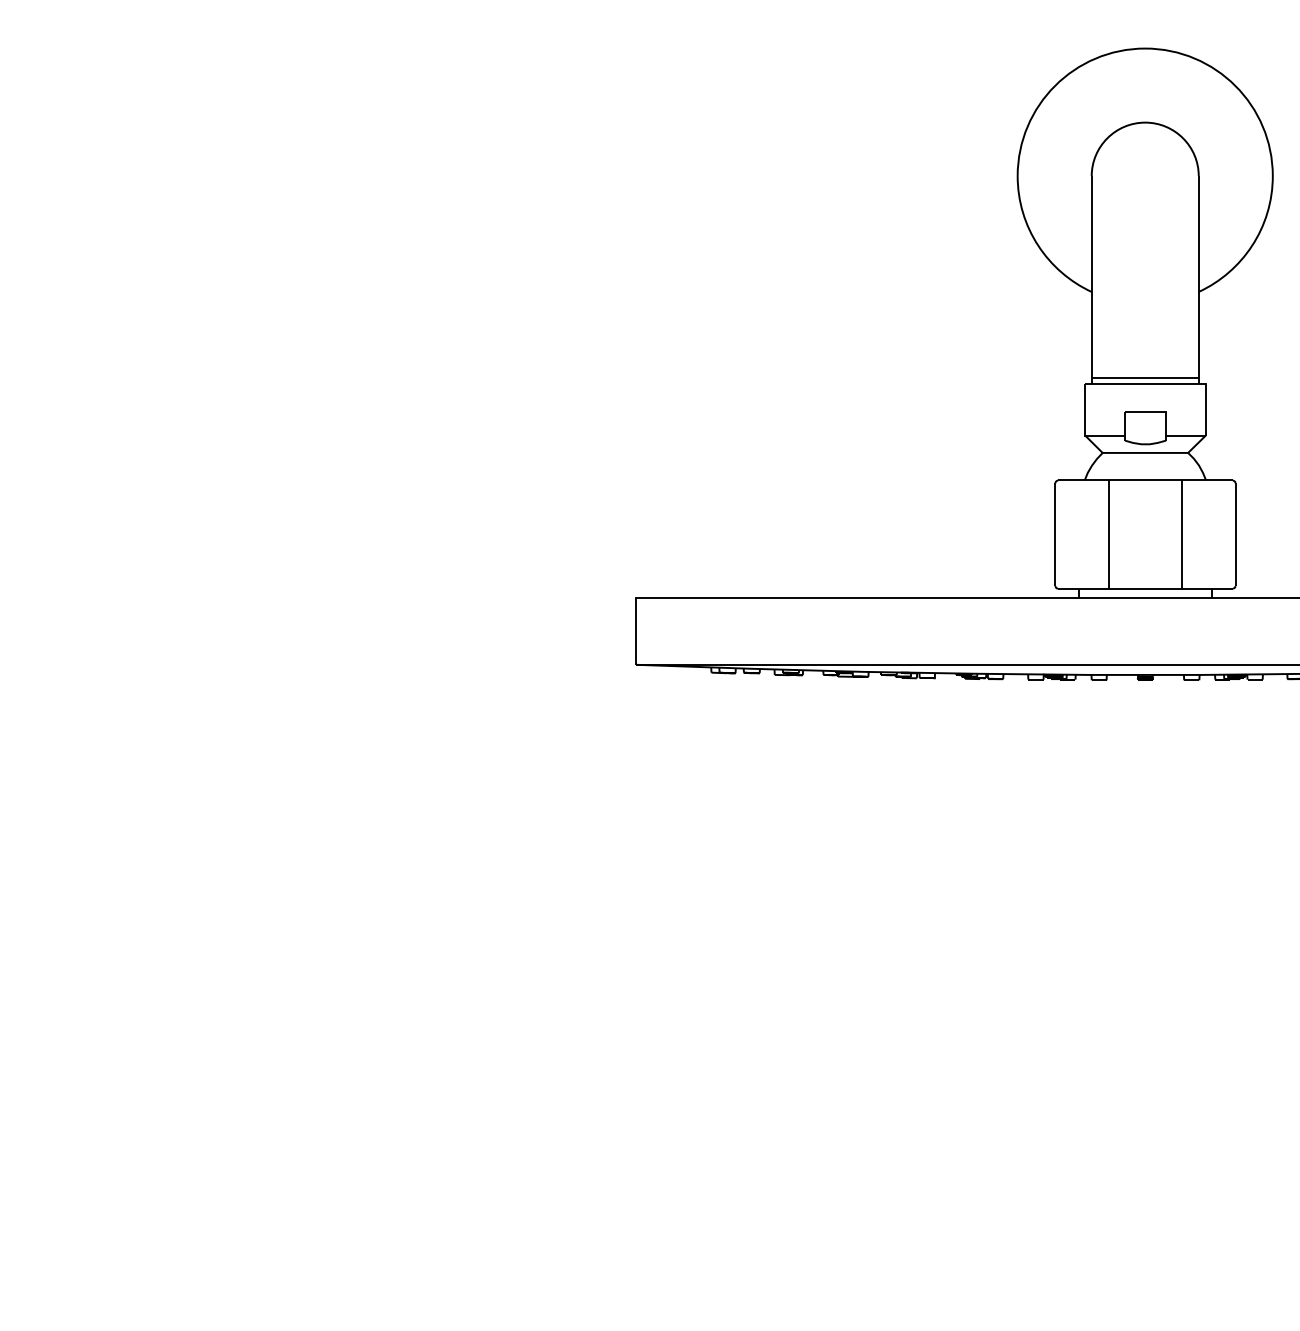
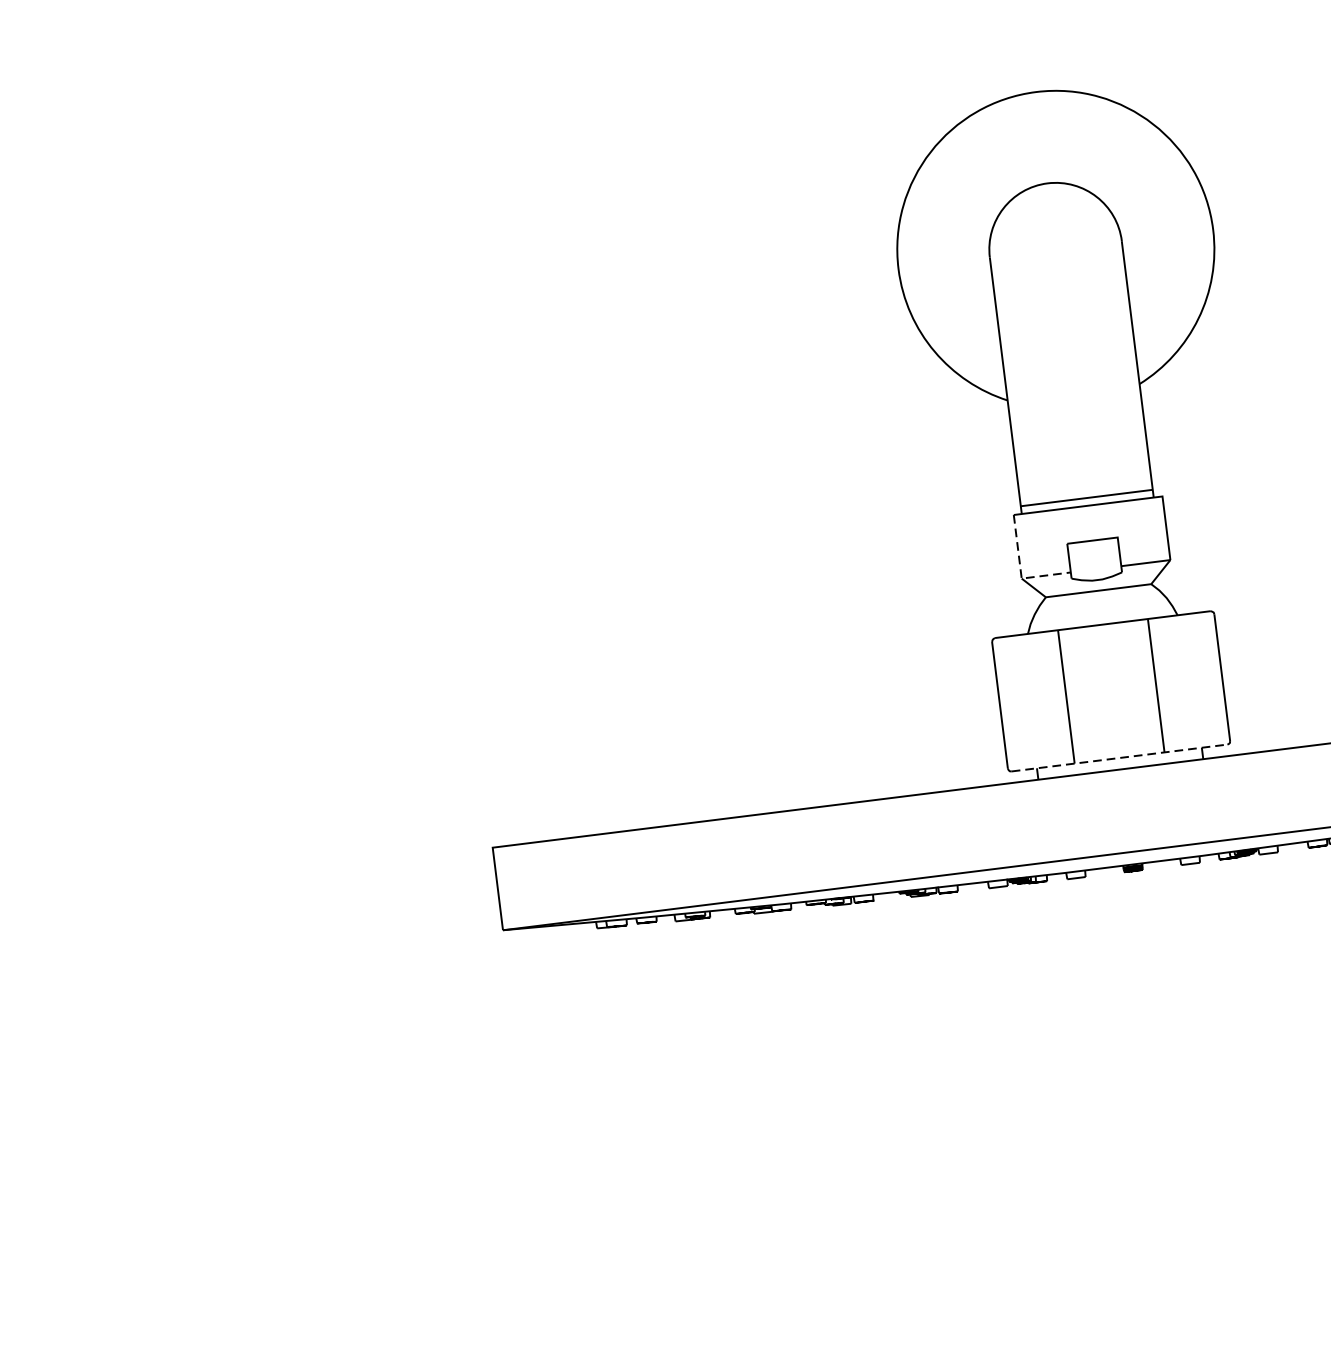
line: (1085, 430) -> (1021, 572), solid -> dashed
line: (1146, 588) -> (1120, 757), solid -> dashed

